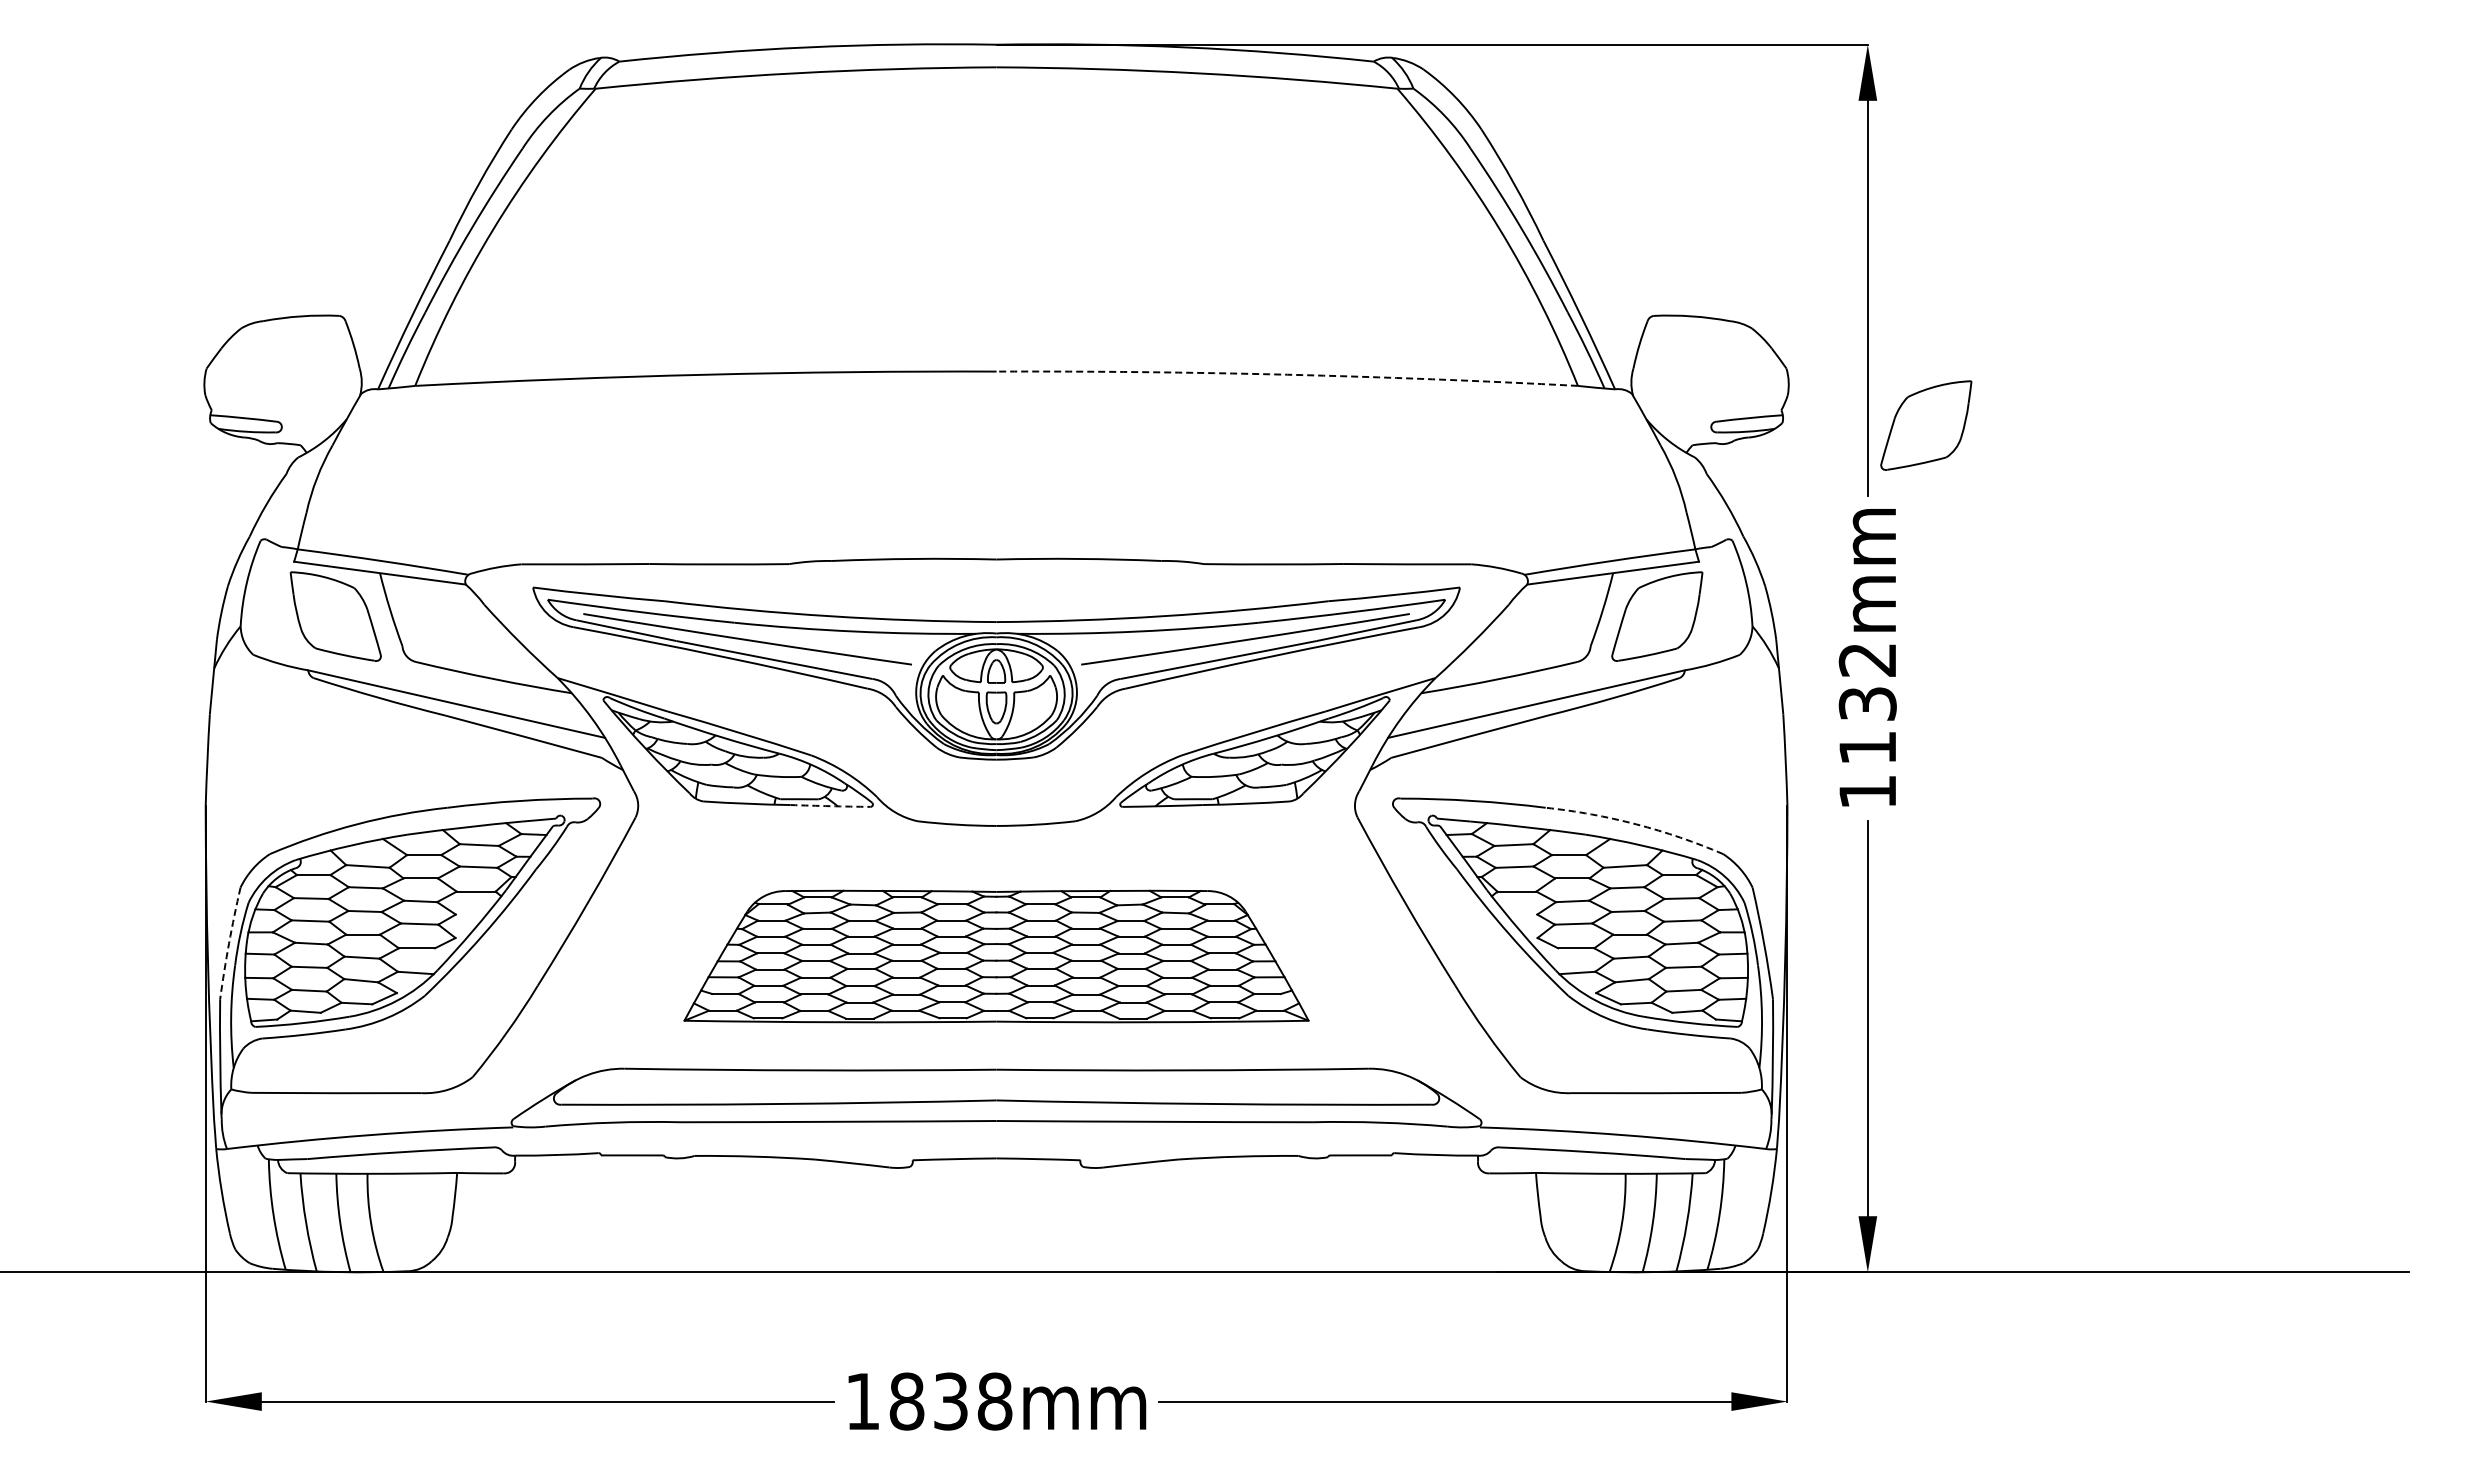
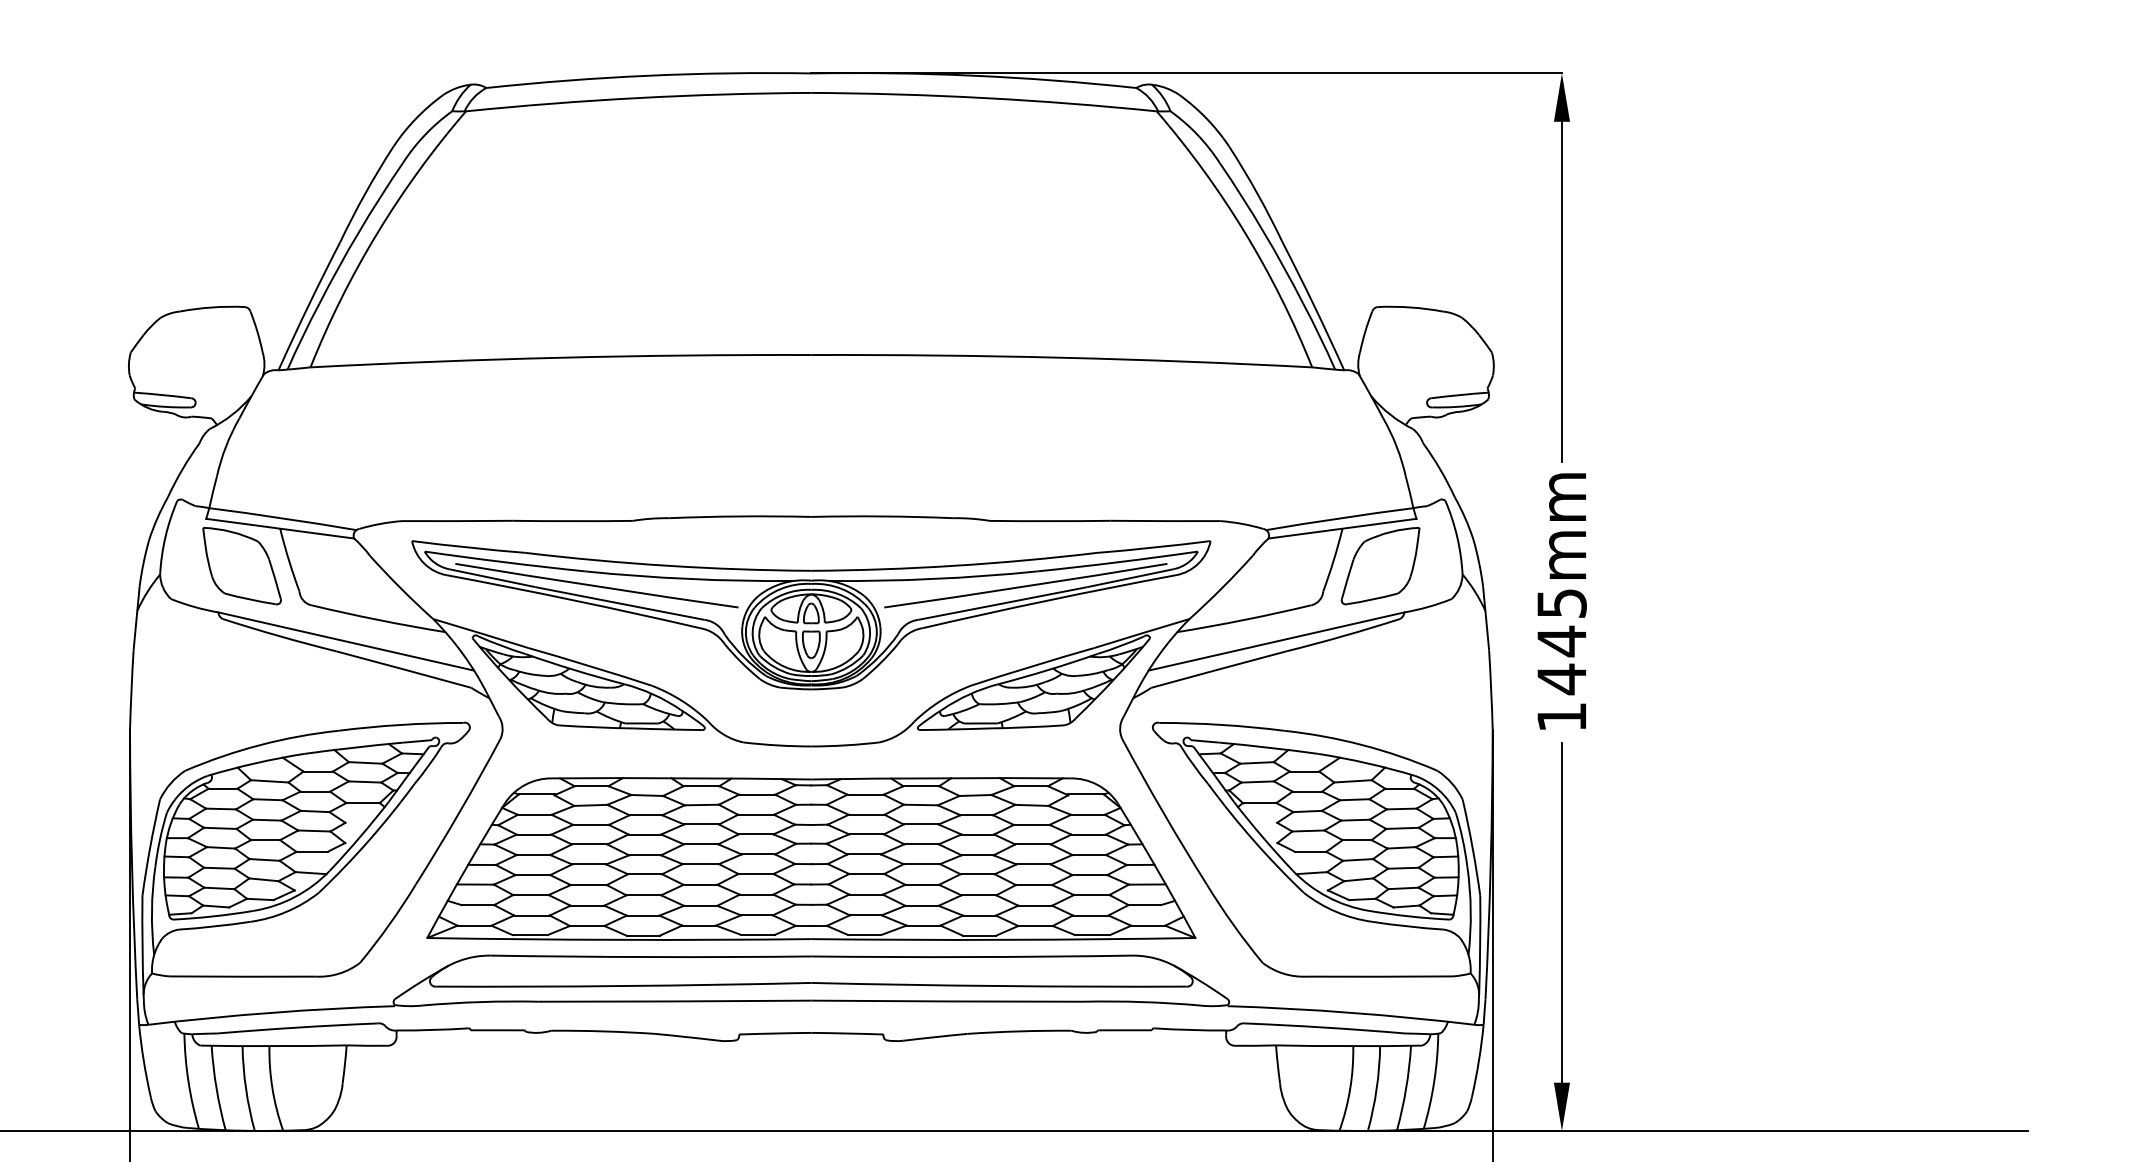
arc: (1287, 374) -> (1061, 357), dashed -> solid
part: (1926, 425) -> (1612, 401), removed
text: (1867, 705) -> (1561, 642), 1132mm -> 1445mm
arc: (830, 806) -> (668, 729), dashed -> solid
arc: (1636, 824) -> (1362, 745), dashed -> solid
arc: (229, 943) -> (150, 847), dashed -> solid
part: (996, 956) -> (811, 858), size x1.43

